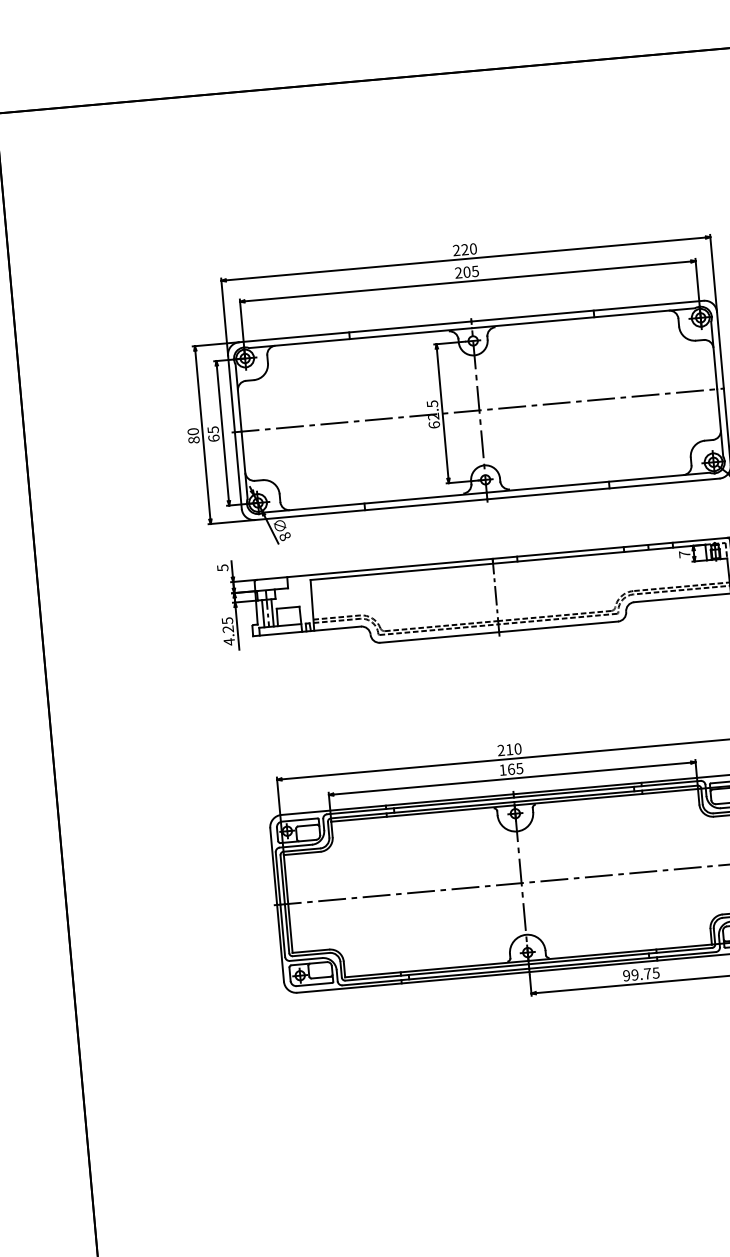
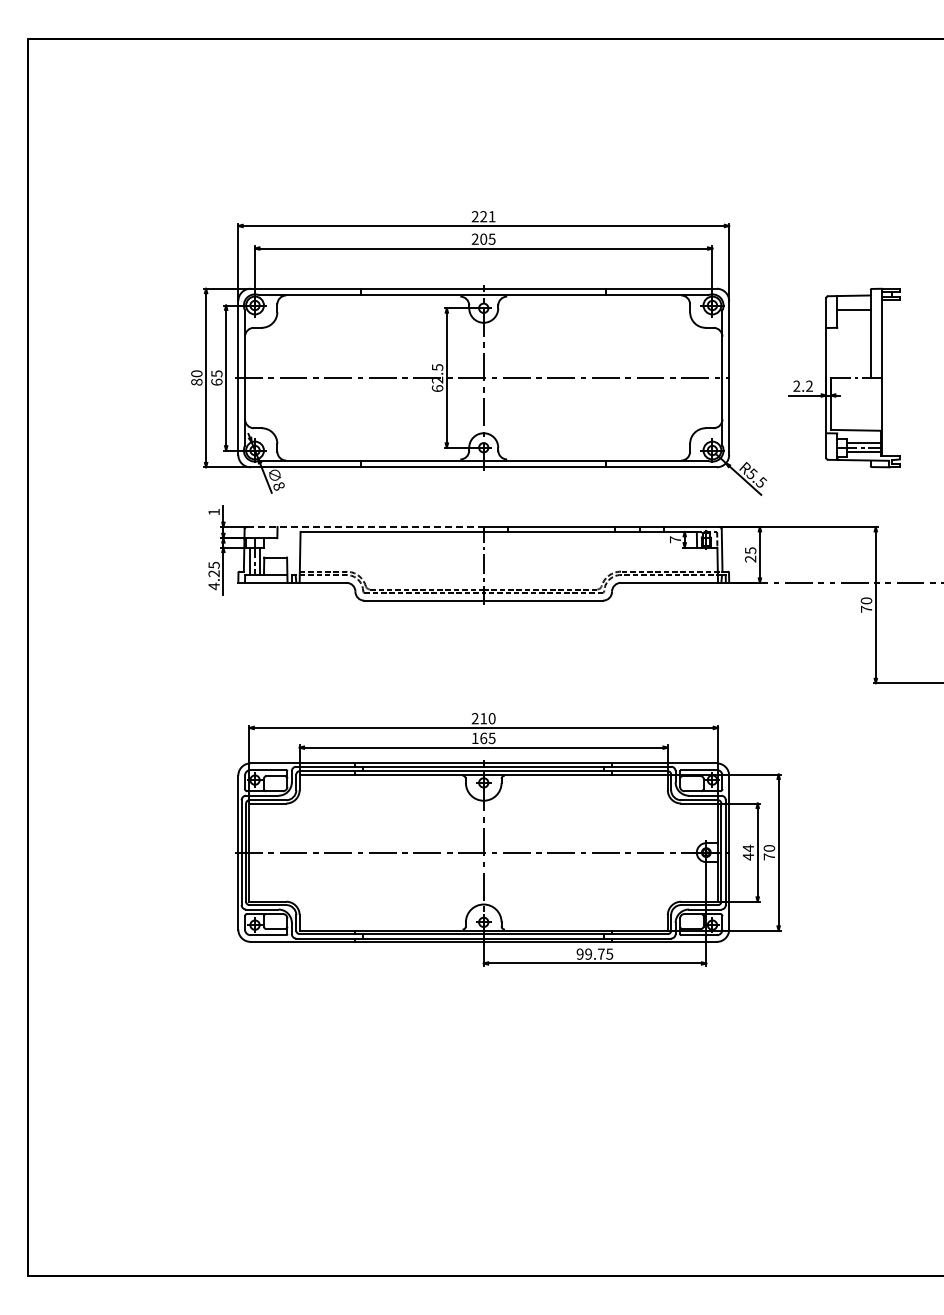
text: (472, 248) -> (491, 216), 220 -> 221
text: (222, 567) -> (213, 511), 5 -> 1
line: (374, 569) -> (365, 527), solid -> dashed

